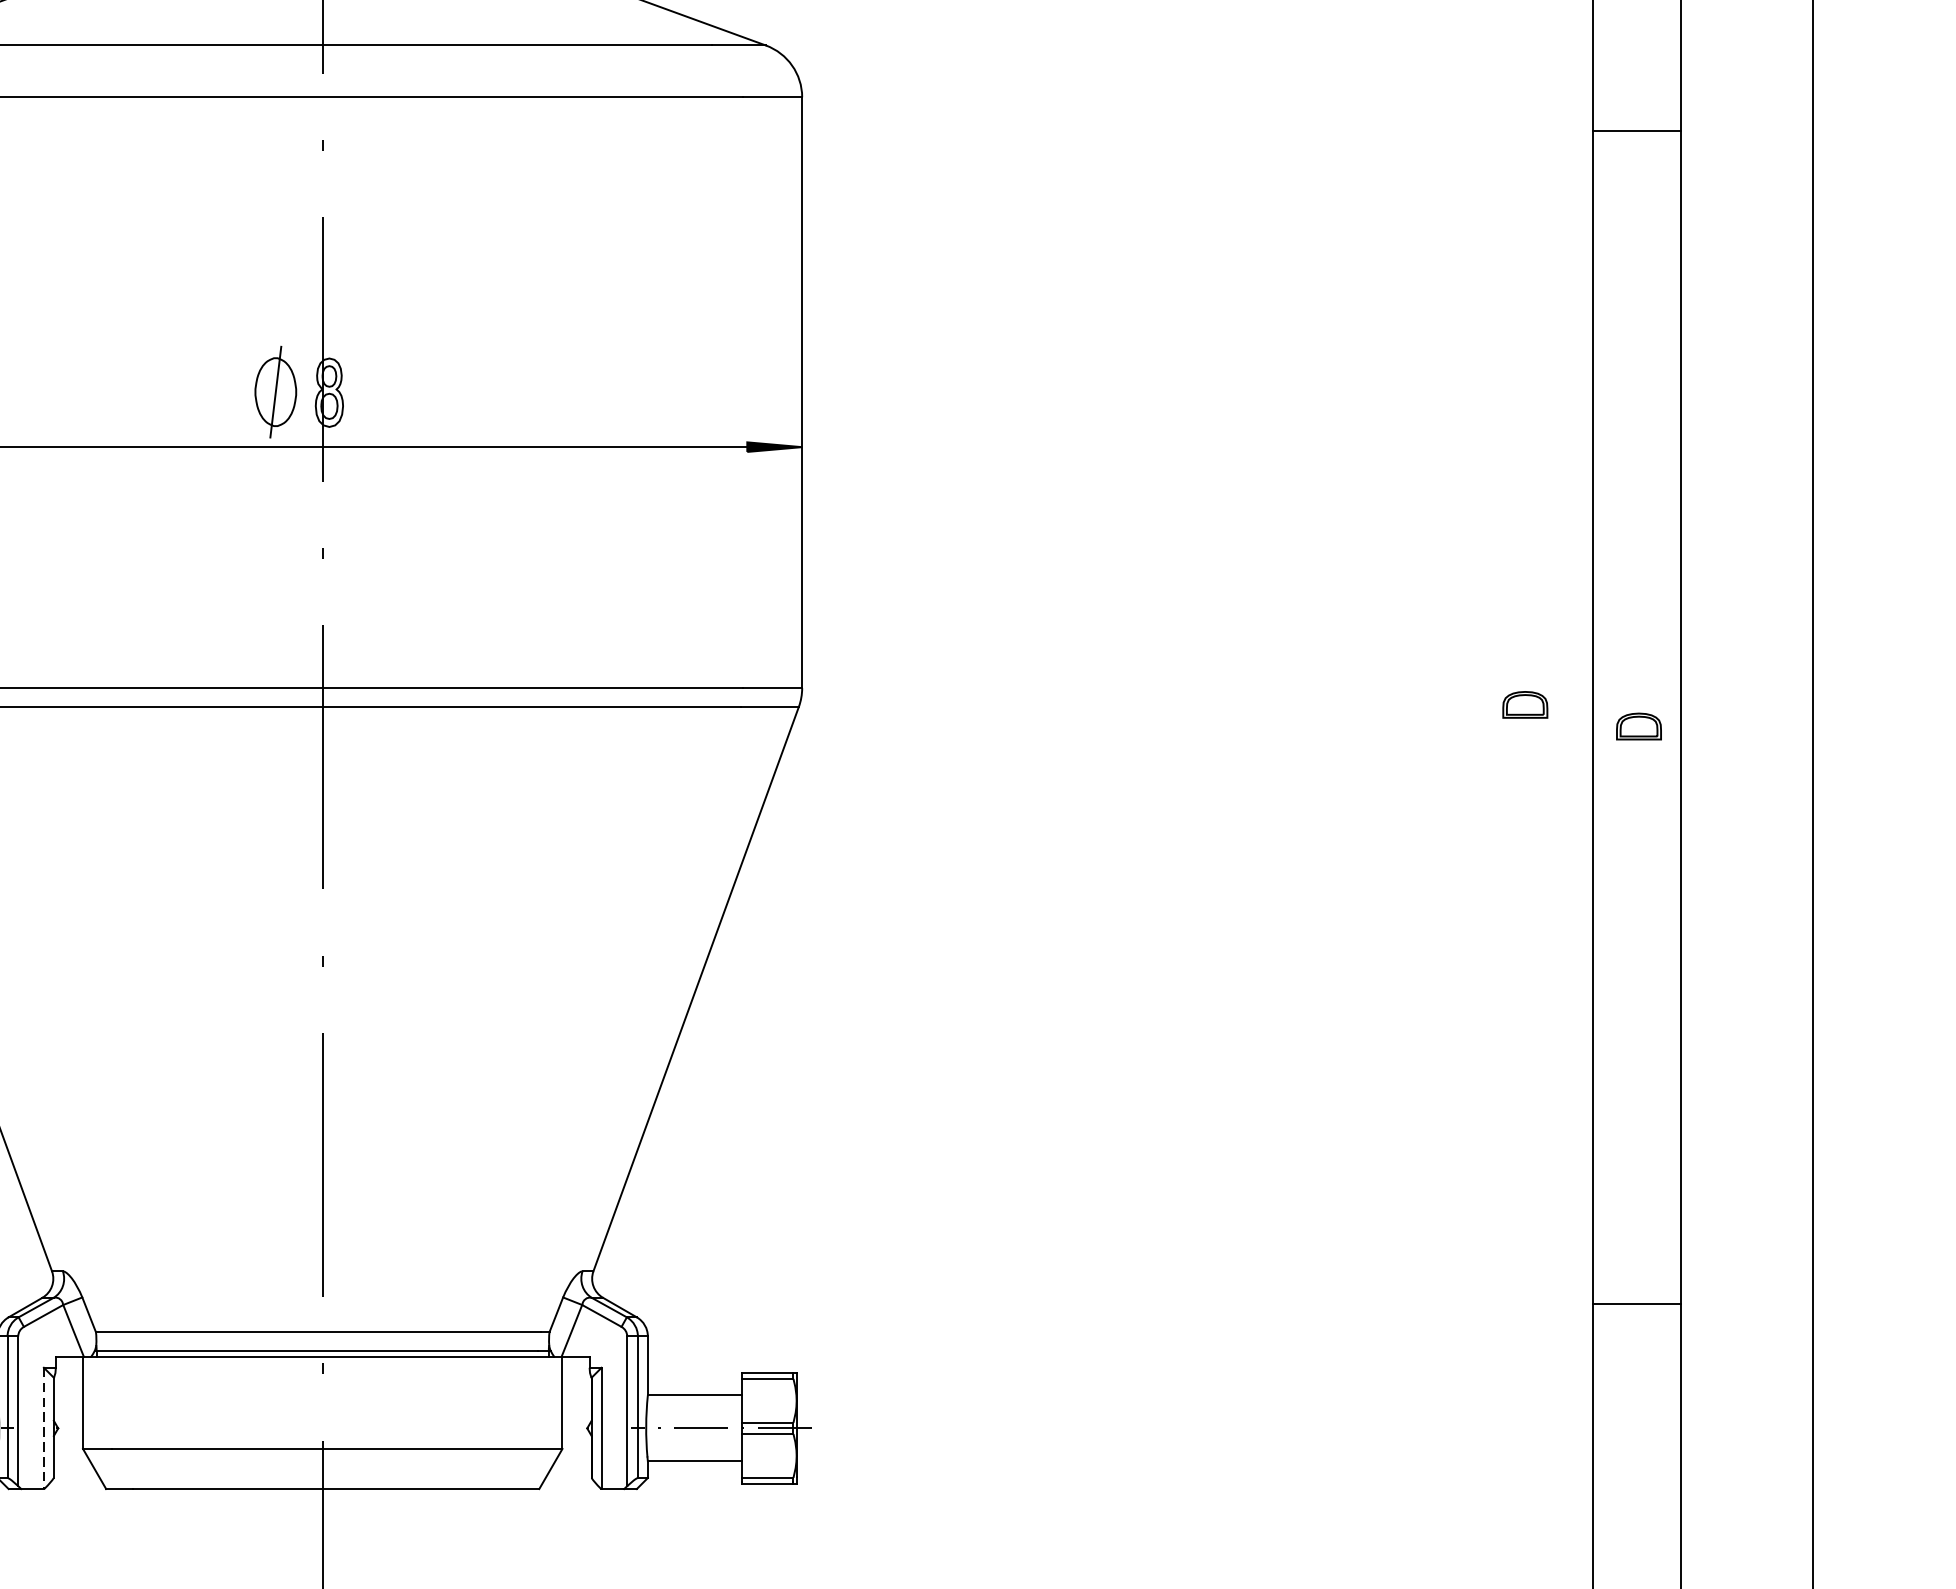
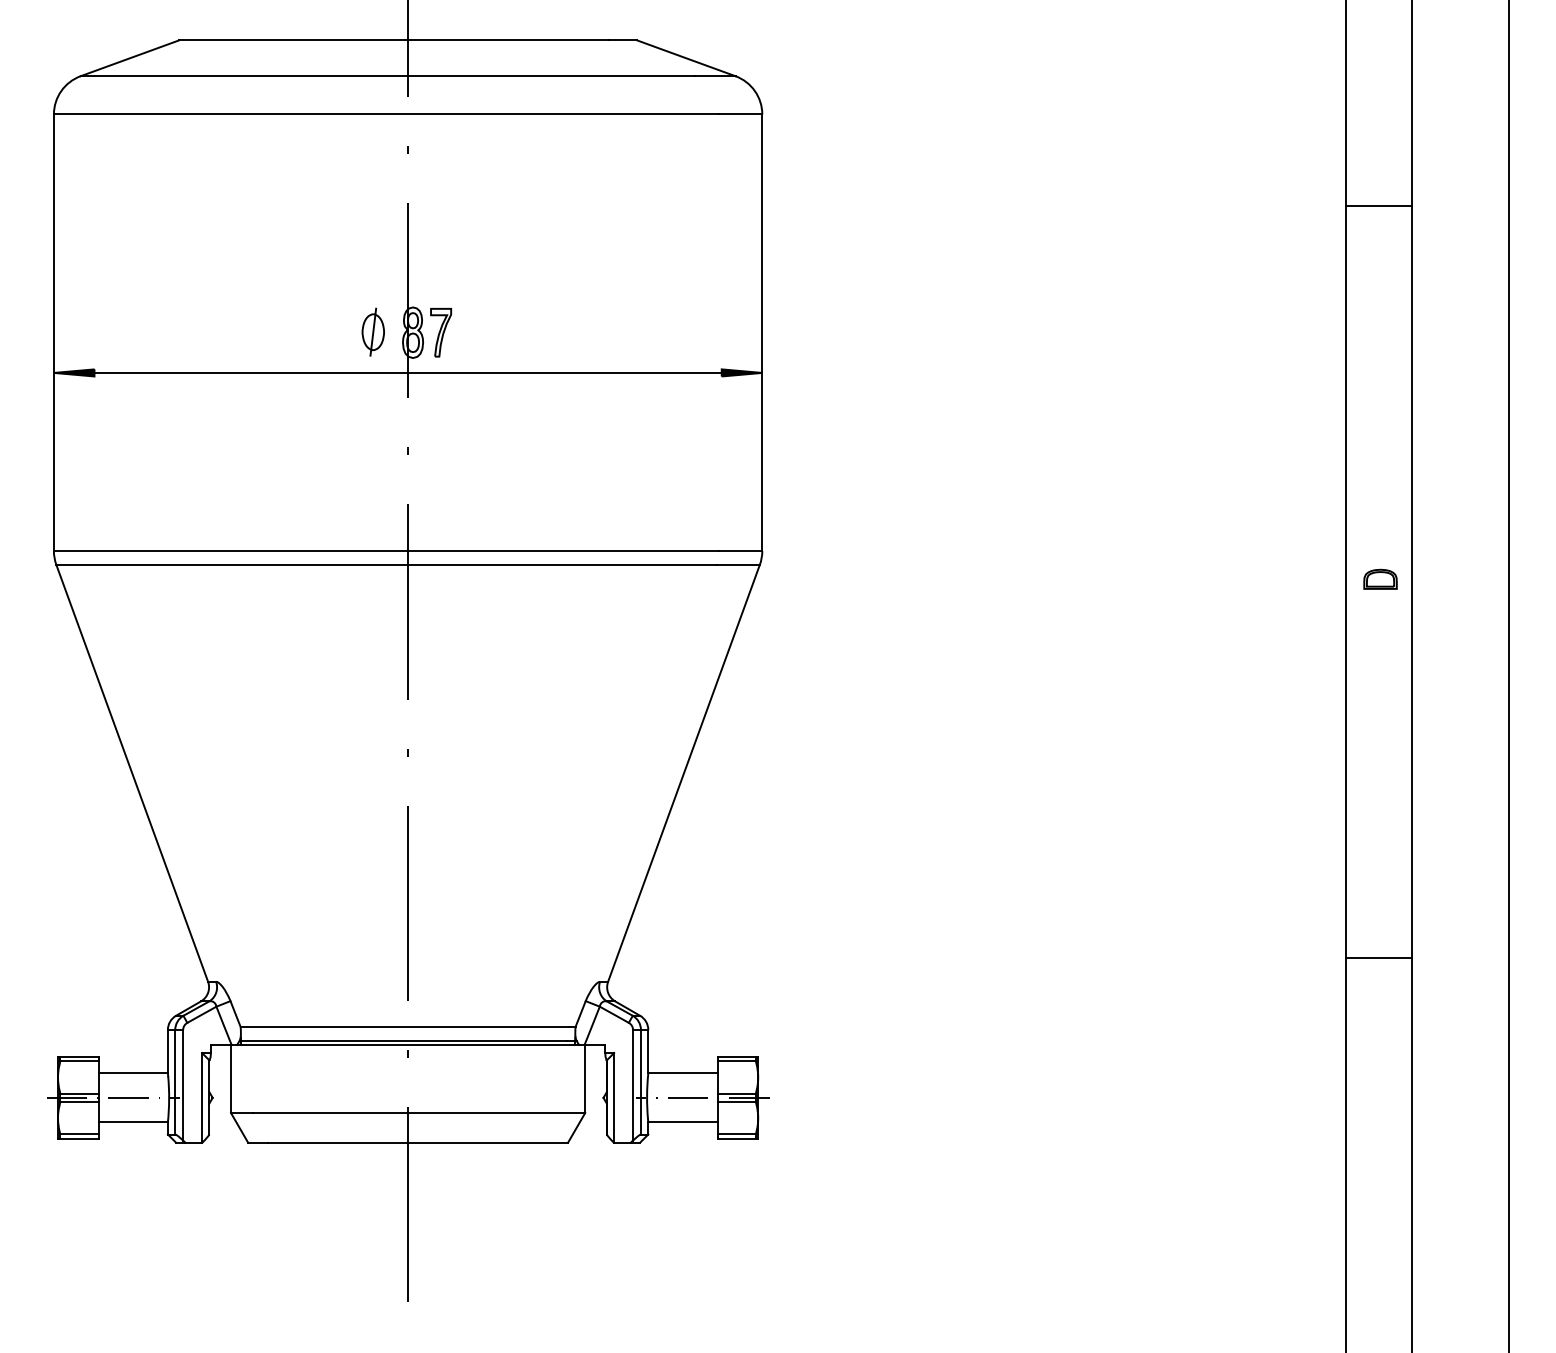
line: (1636, 131) -> (1378, 206), moved
part: (274, 391) -> (372, 331), size x0.71
part: (367, 392) -> (441, 332), added
part: (1525, 703) -> (1296, 562), removed
line: (1636, 1304) -> (1378, 958), moved
line: (44, 1427) -> (202, 1097), dashed -> solid

